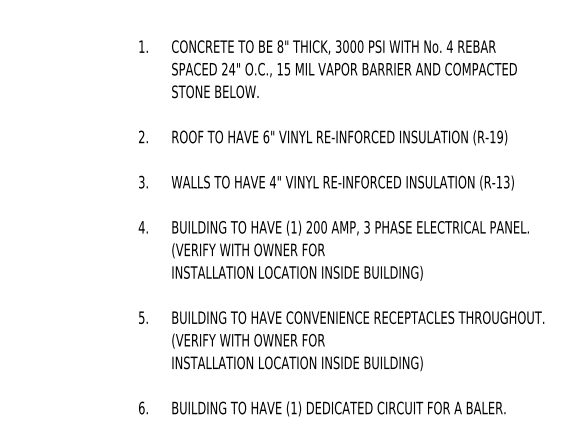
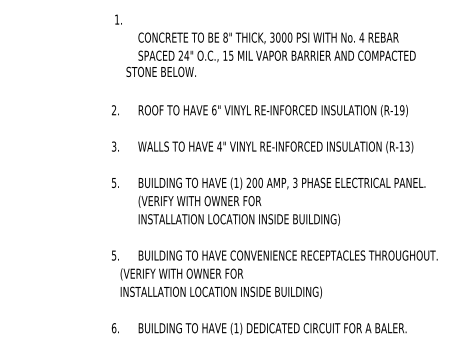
text: (143, 46) -> (118, 19), moved
text: (214, 91) -> (160, 71), moved
text: (141, 228) -> (113, 183), 4. -> 5.
text: (296, 352) -> (220, 283), moved

